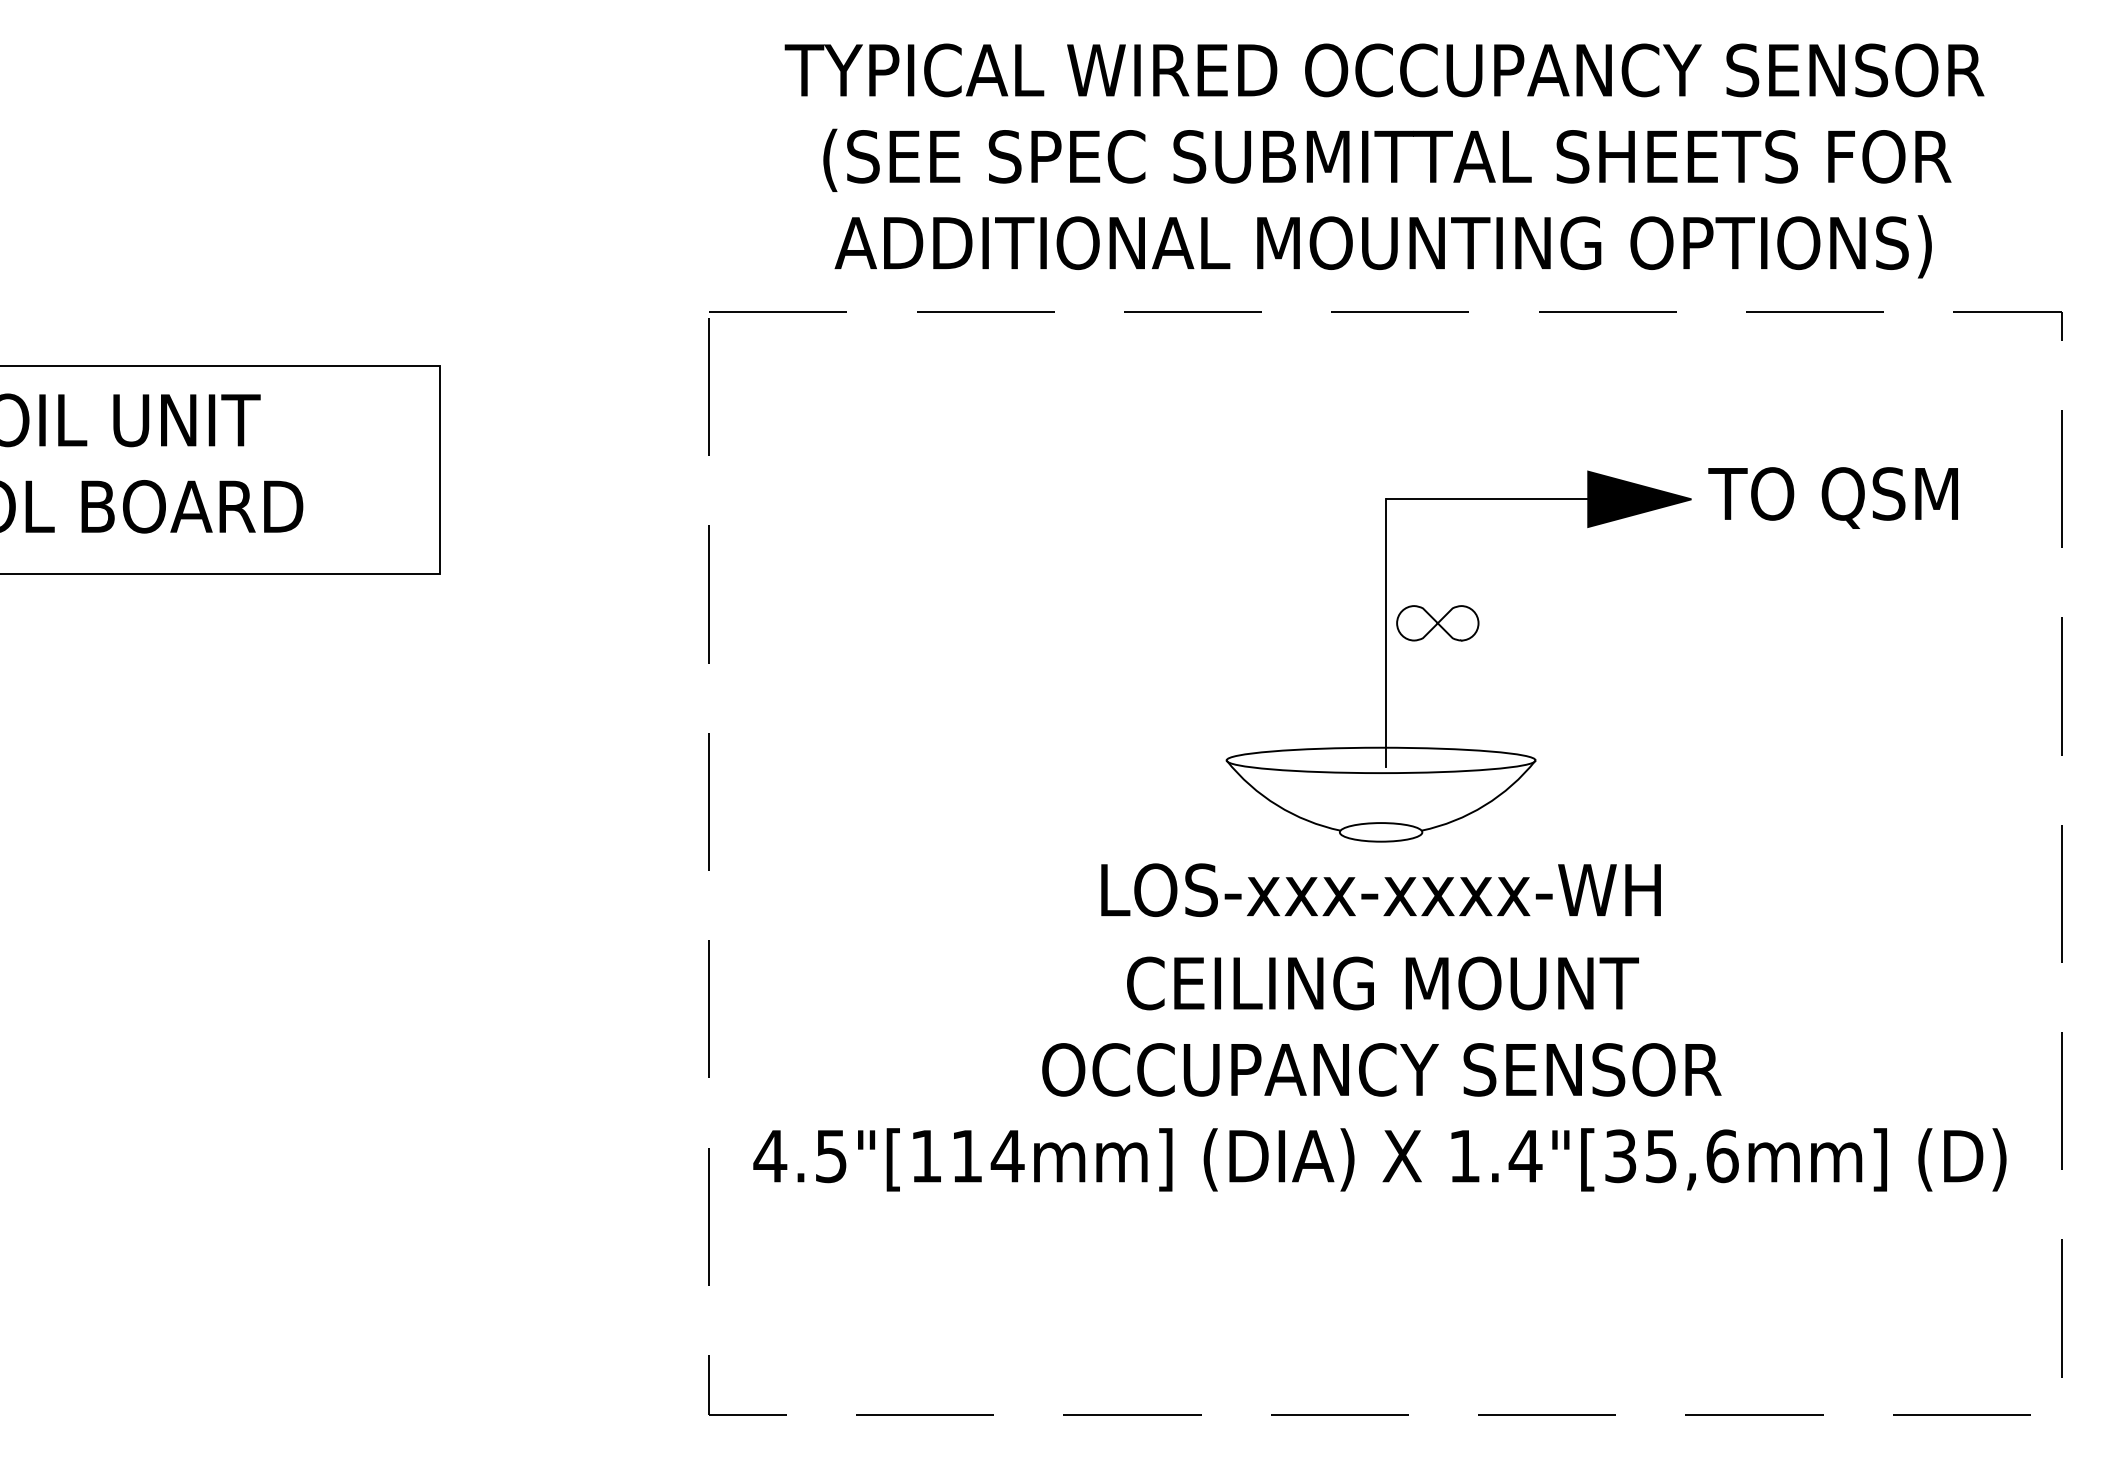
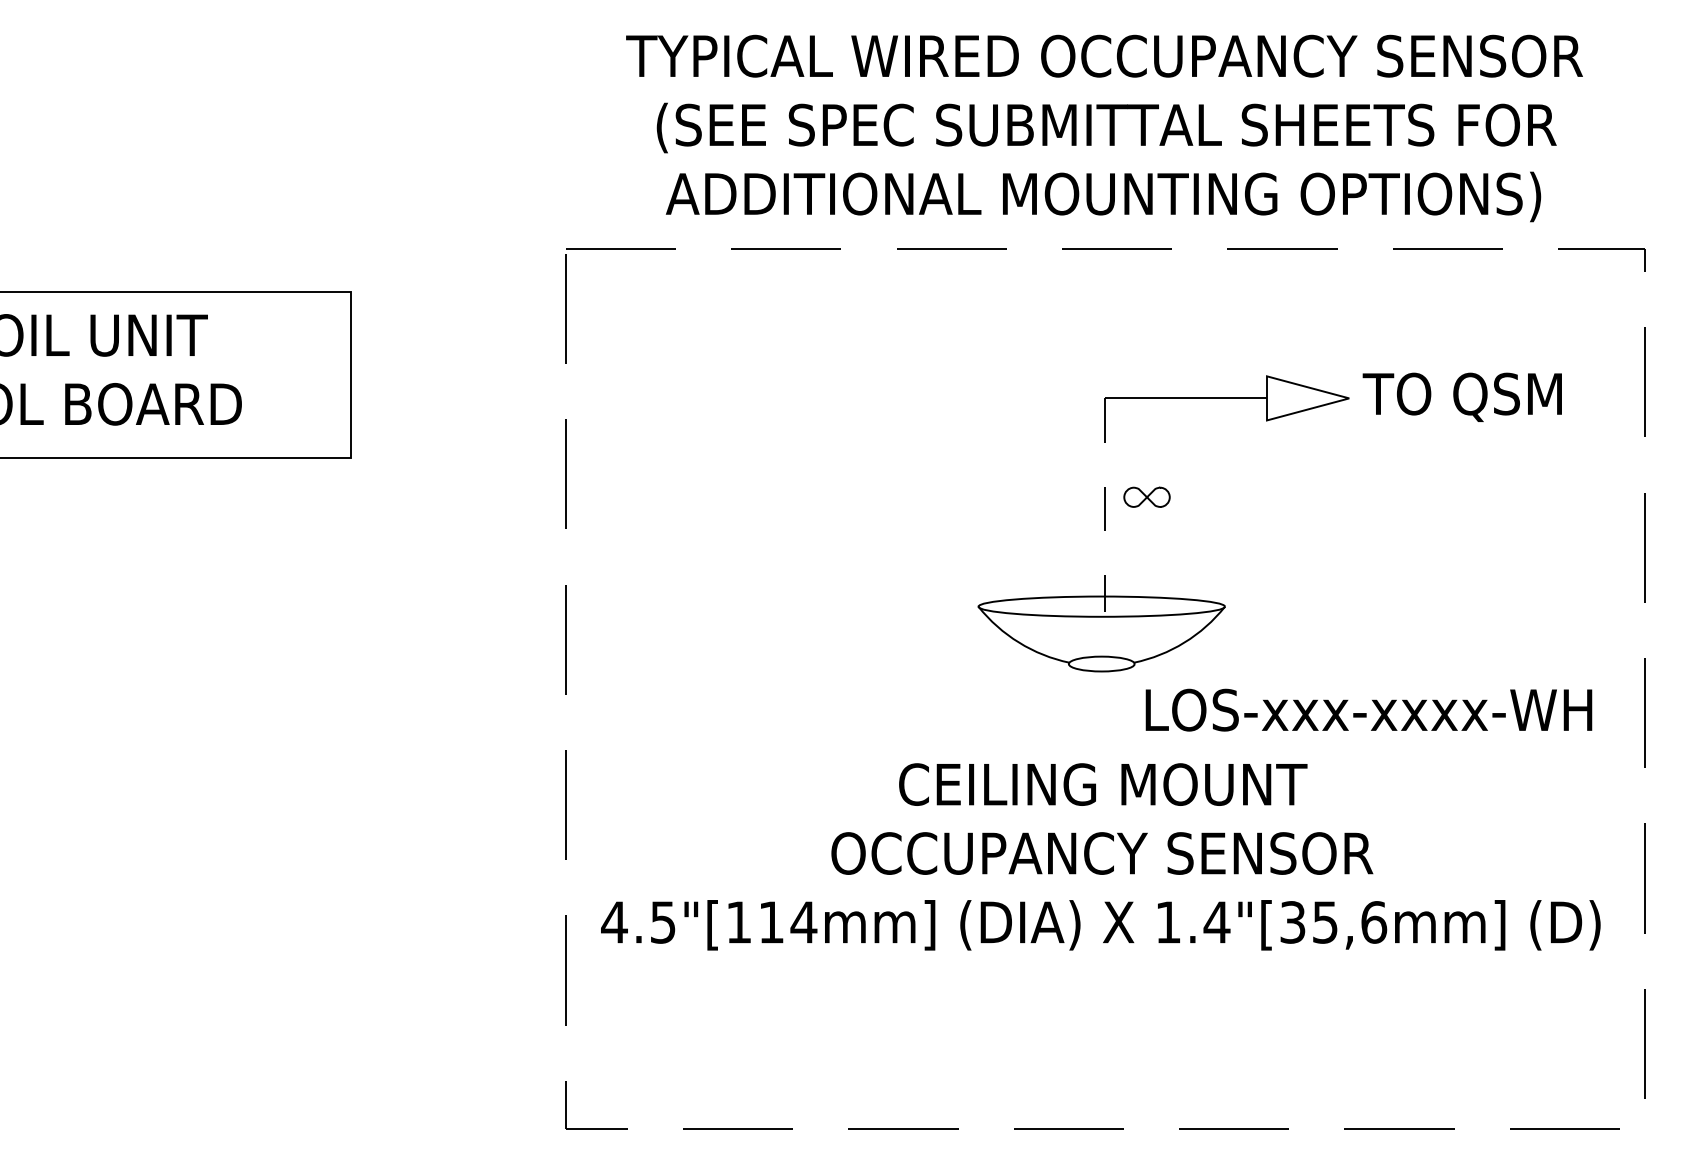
fill: (1639, 498) -> (1307, 397), removed
part: (1437, 623) -> (1146, 497), size x0.7
line: (1385, 633) -> (1105, 505), solid -> dashed
text: (1380, 889) -> (1368, 709), moved

